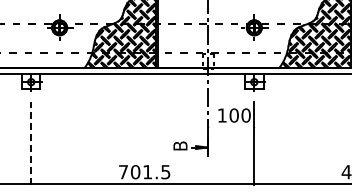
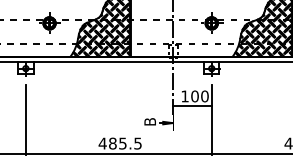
line: (231, 127) -> (192, 106), added
line: (31, 143) -> (26, 119), dashed -> solid
text: (135, 172) -> (112, 143), 701.5 -> 485.5

